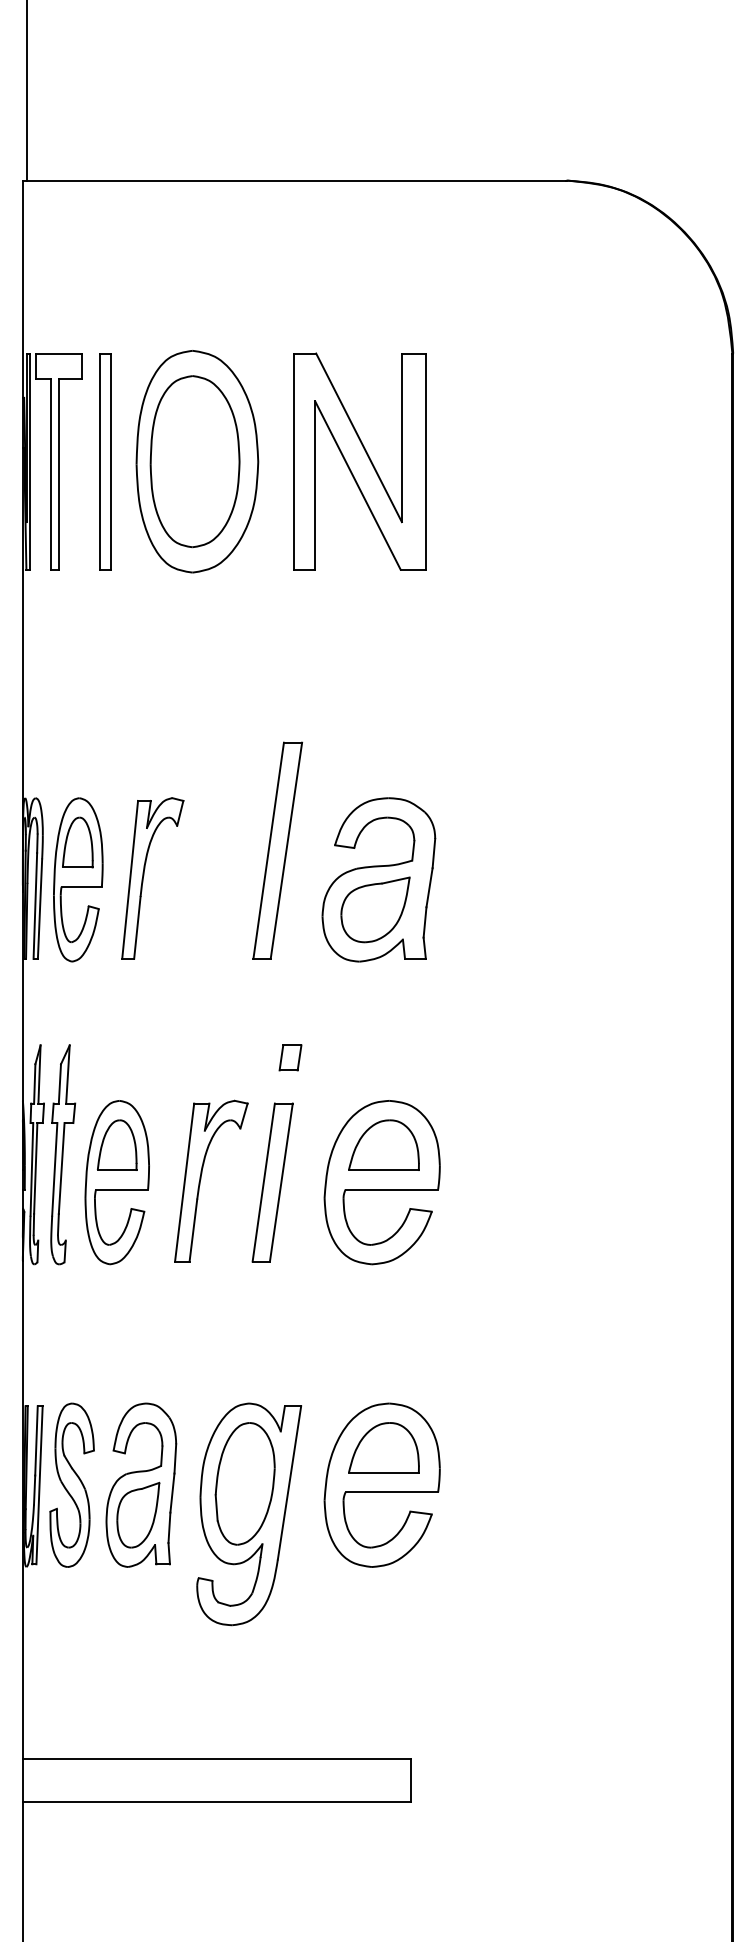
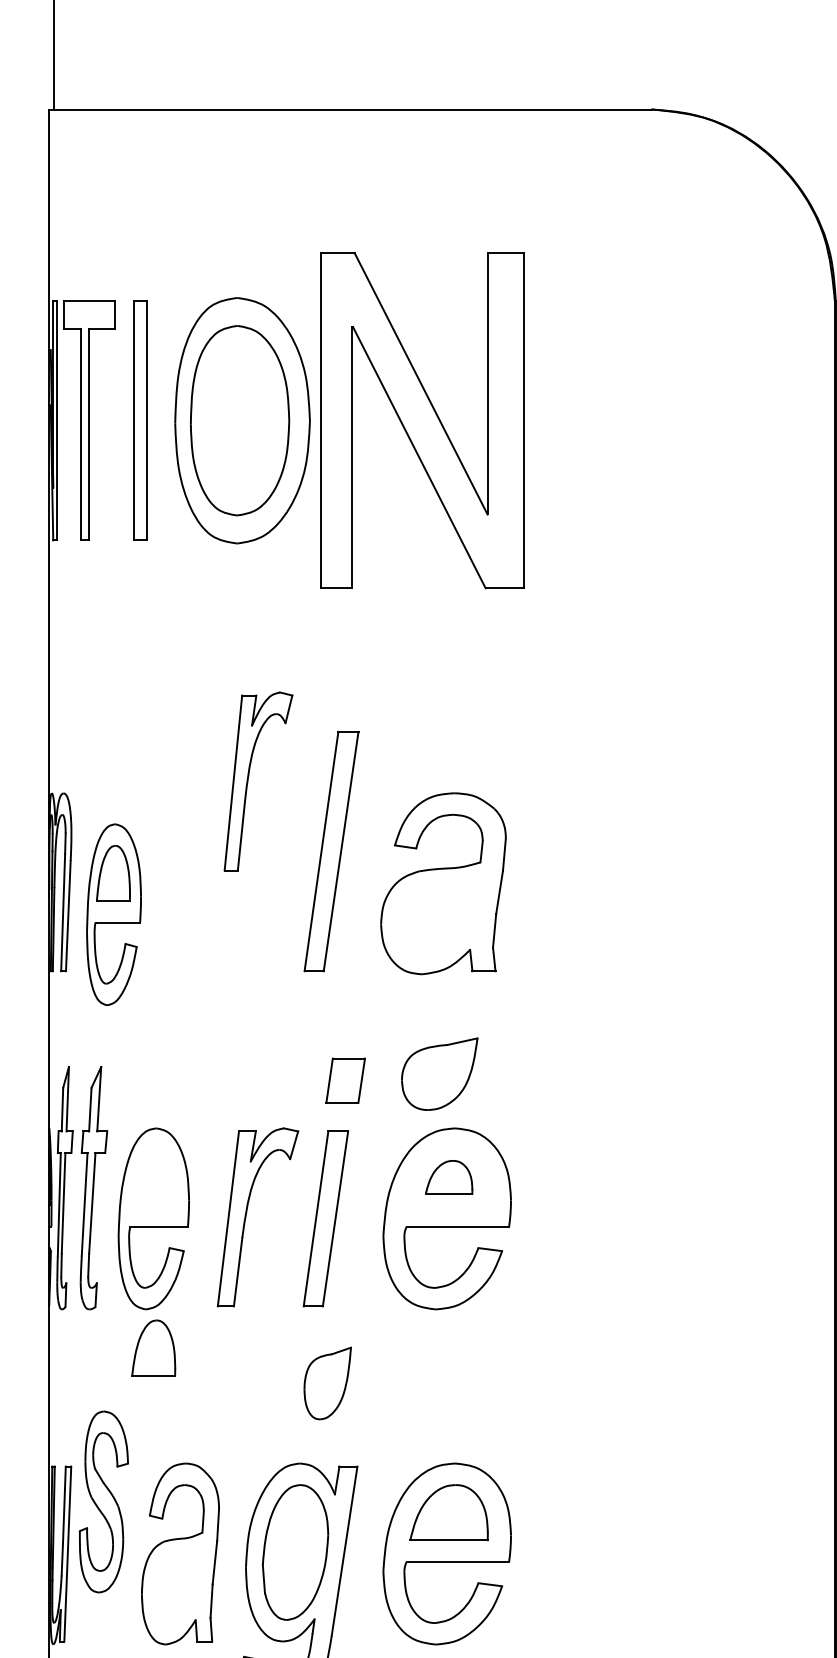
part: (359, 461) -> (422, 420), size x1.4
part: (144, 875) -> (249, 778), moved
part: (78, 879) -> (114, 914), moved
part: (375, 909) -> (439, 1073), moved
part: (290, 1057) -> (345, 1080), size x1.6
part: (116, 1144) -> (152, 1347), moved
part: (383, 1144) -> (448, 1176), size x0.6
part: (71, 1484) -> (103, 1501), moved
part: (138, 1514) -> (327, 1382), moved

